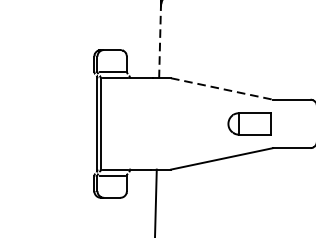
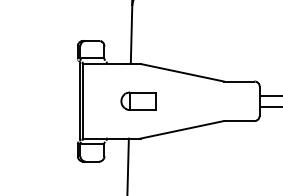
line: (159, 42) -> (131, 34), dashed -> solid
line: (222, 88) -> (182, 72), dashed -> solid
part: (249, 122) -> (138, 100), moved

